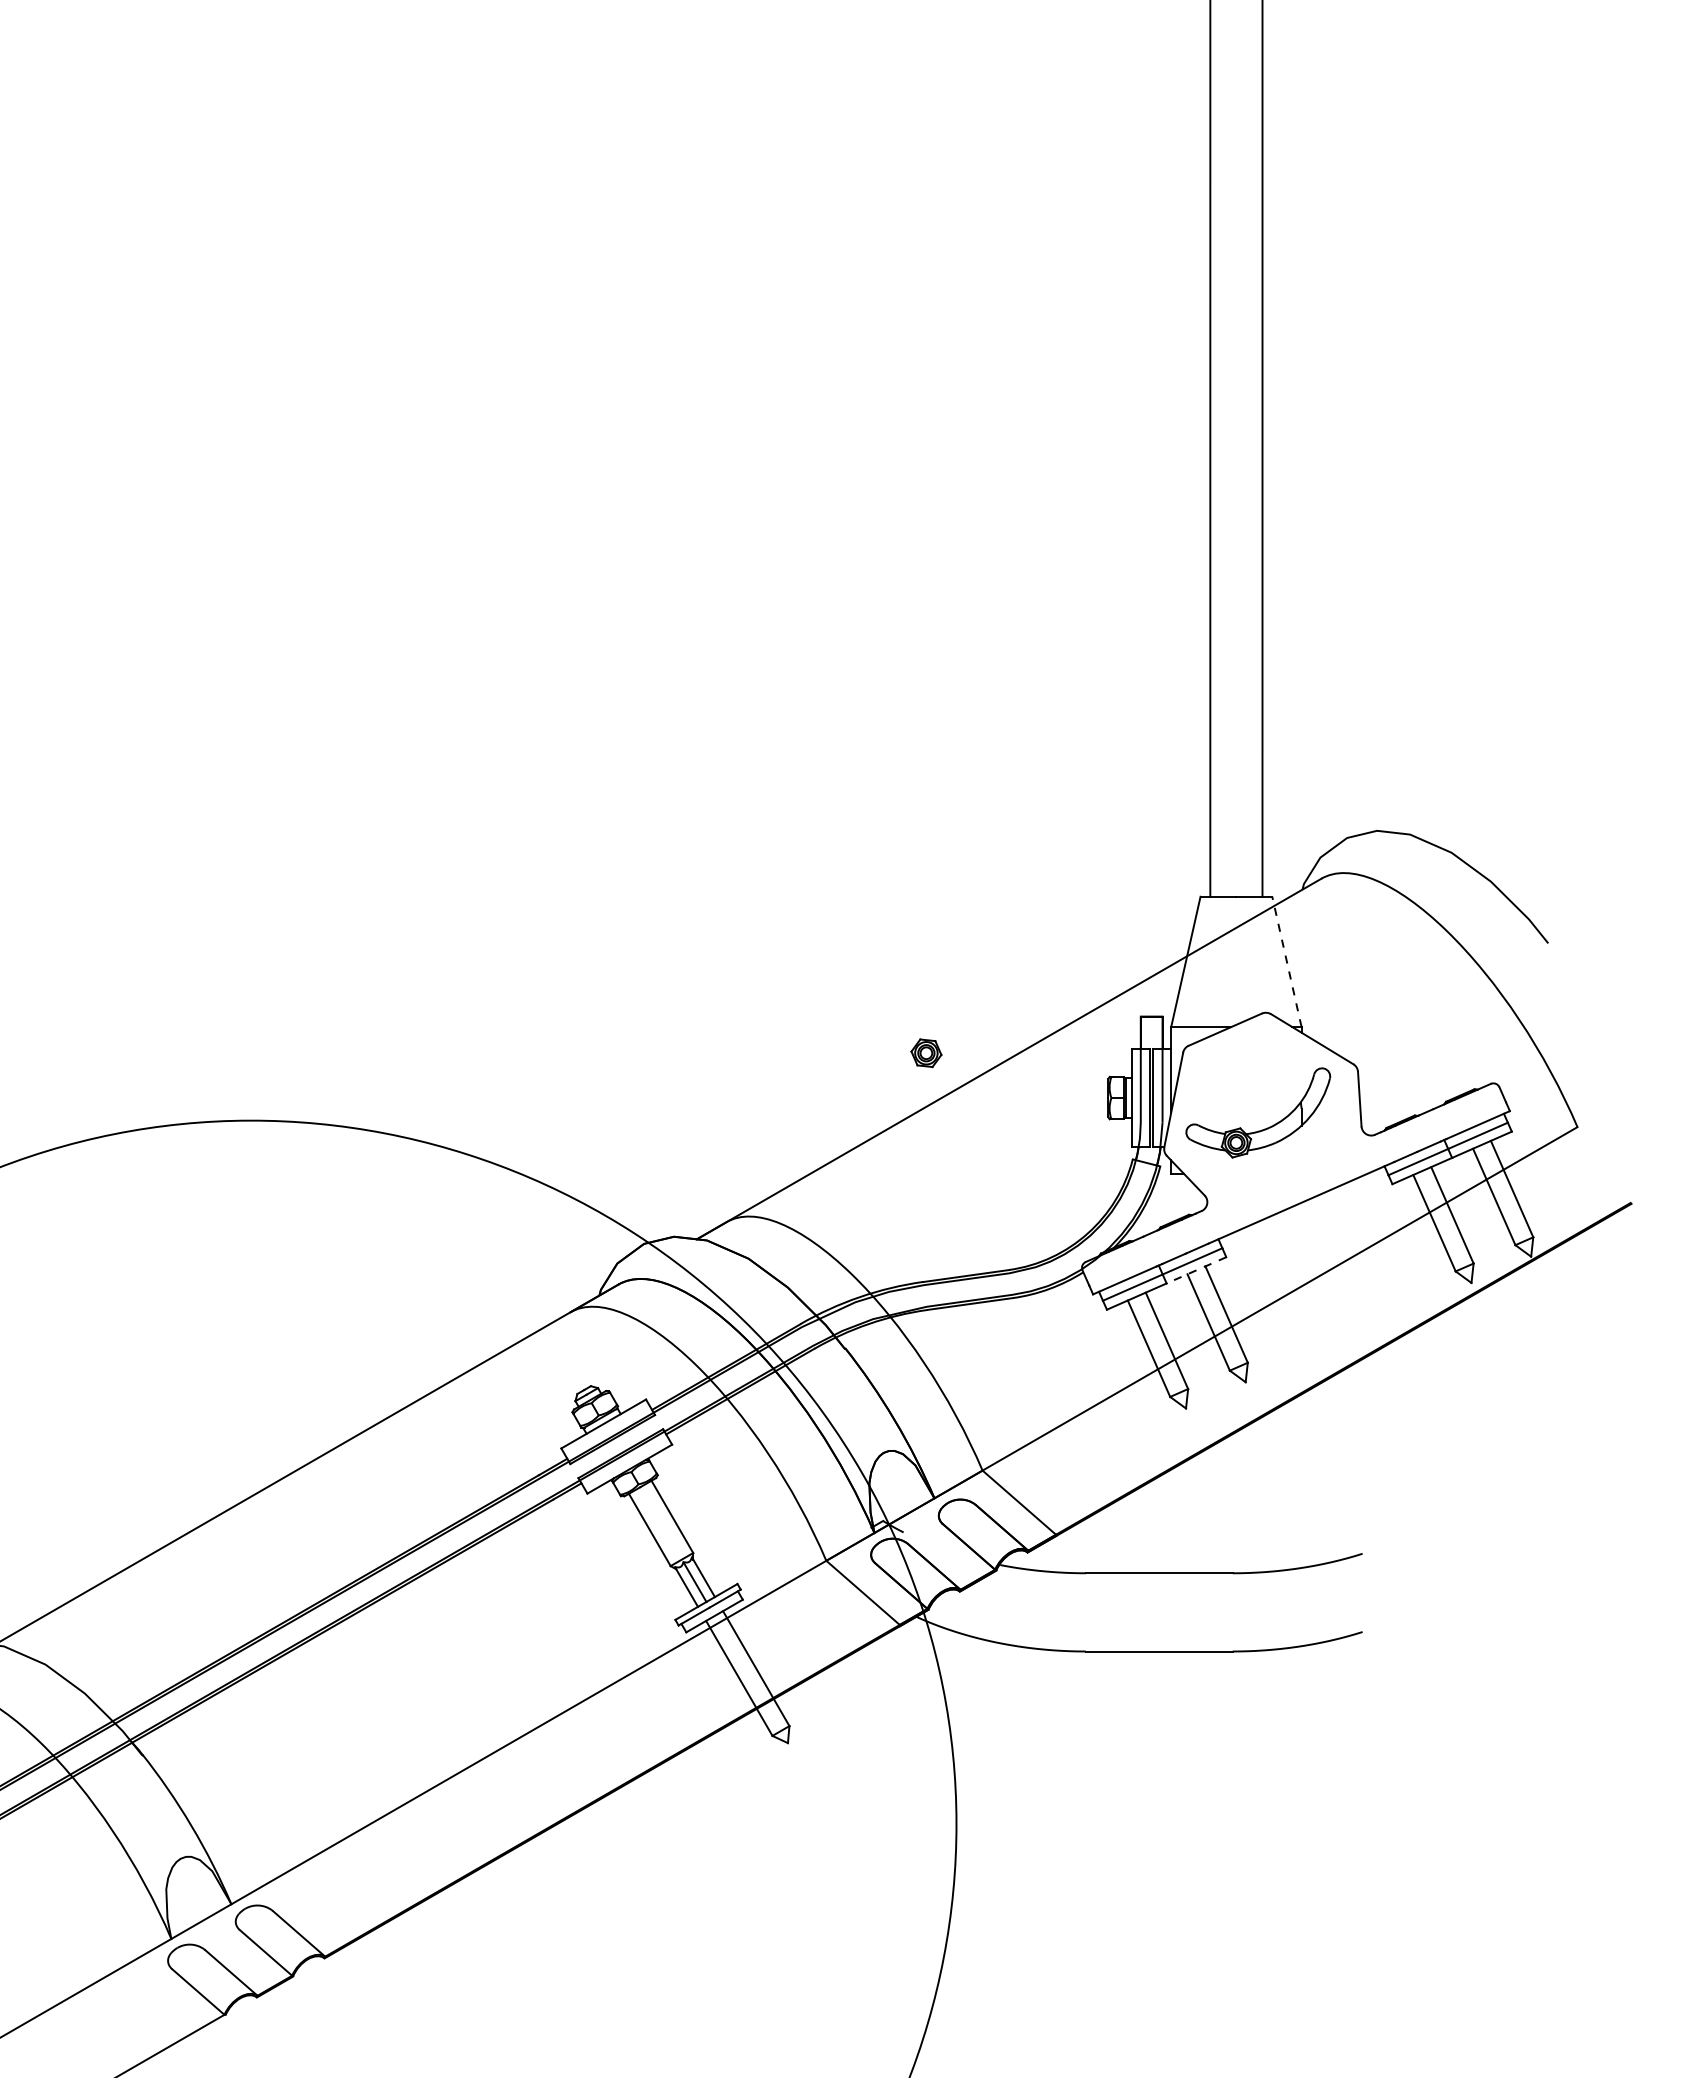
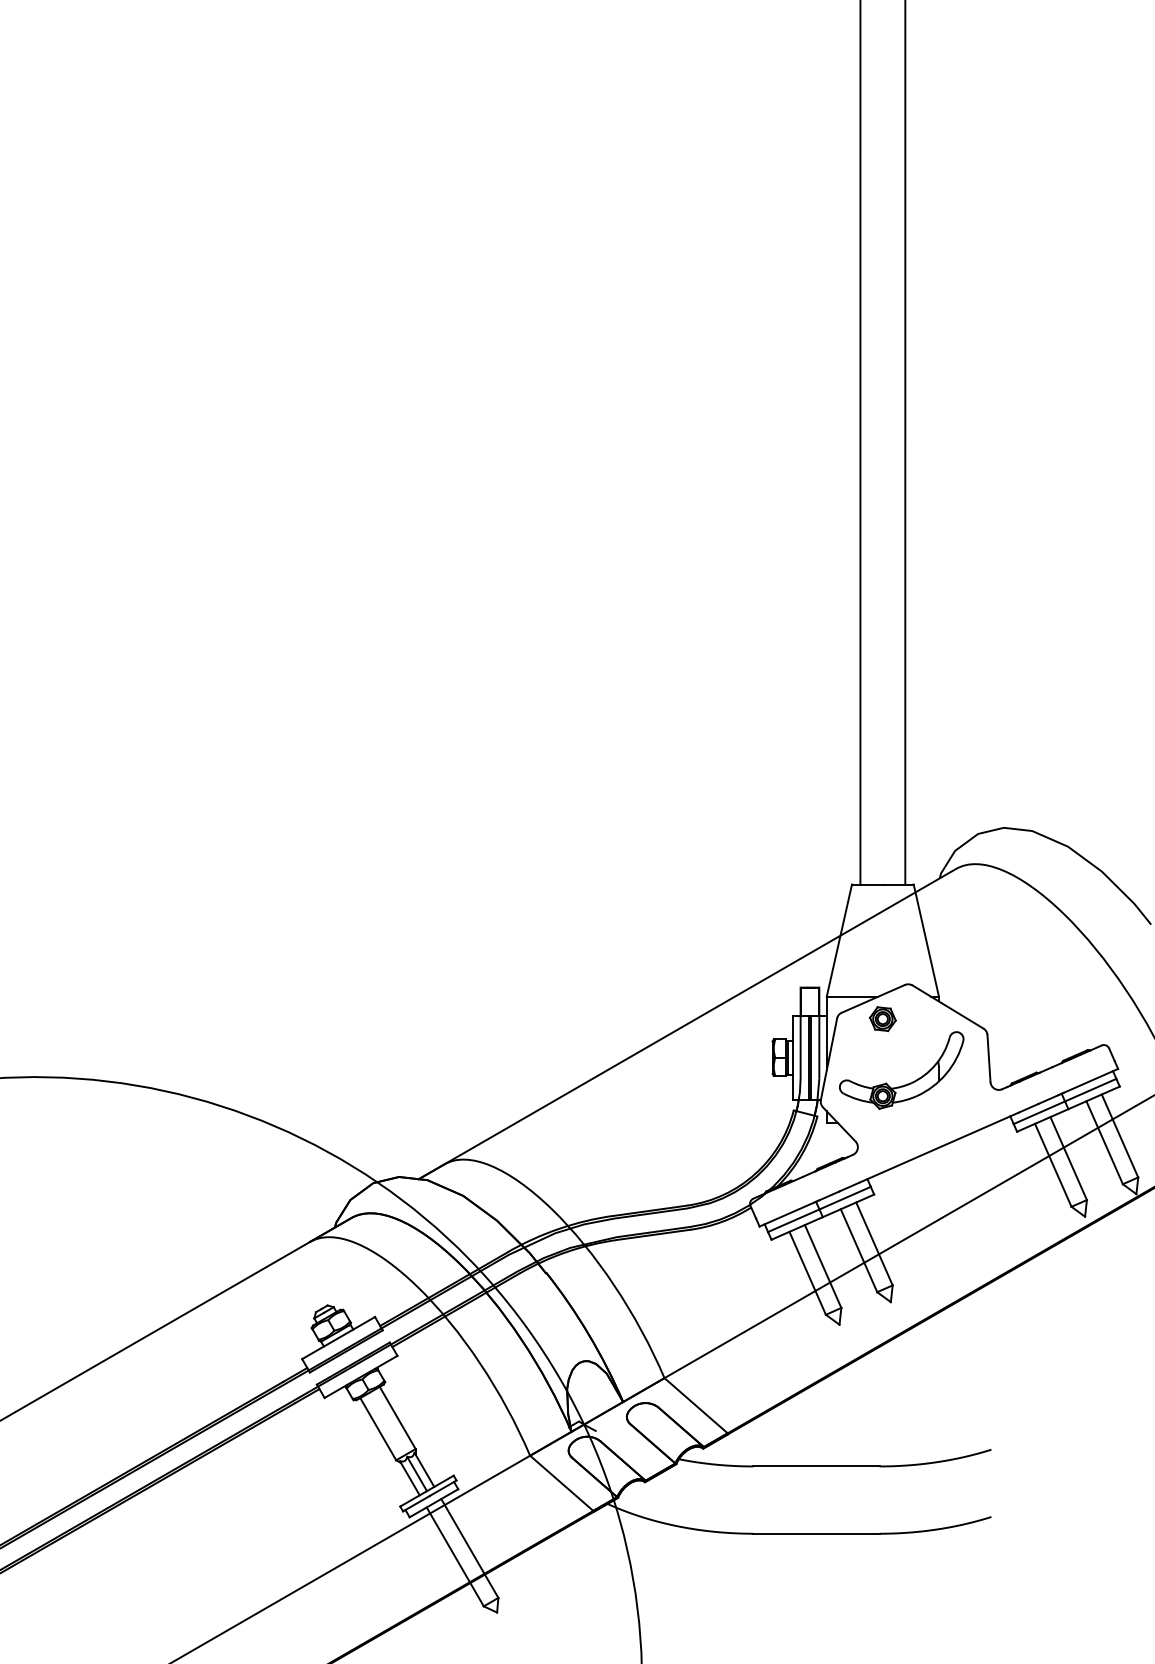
line: (1286, 961) -> (925, 940), dashed -> solid
part: (926, 1053) -> (882, 1019), moved
line: (1196, 1270) -> (848, 1206), dashed -> solid

